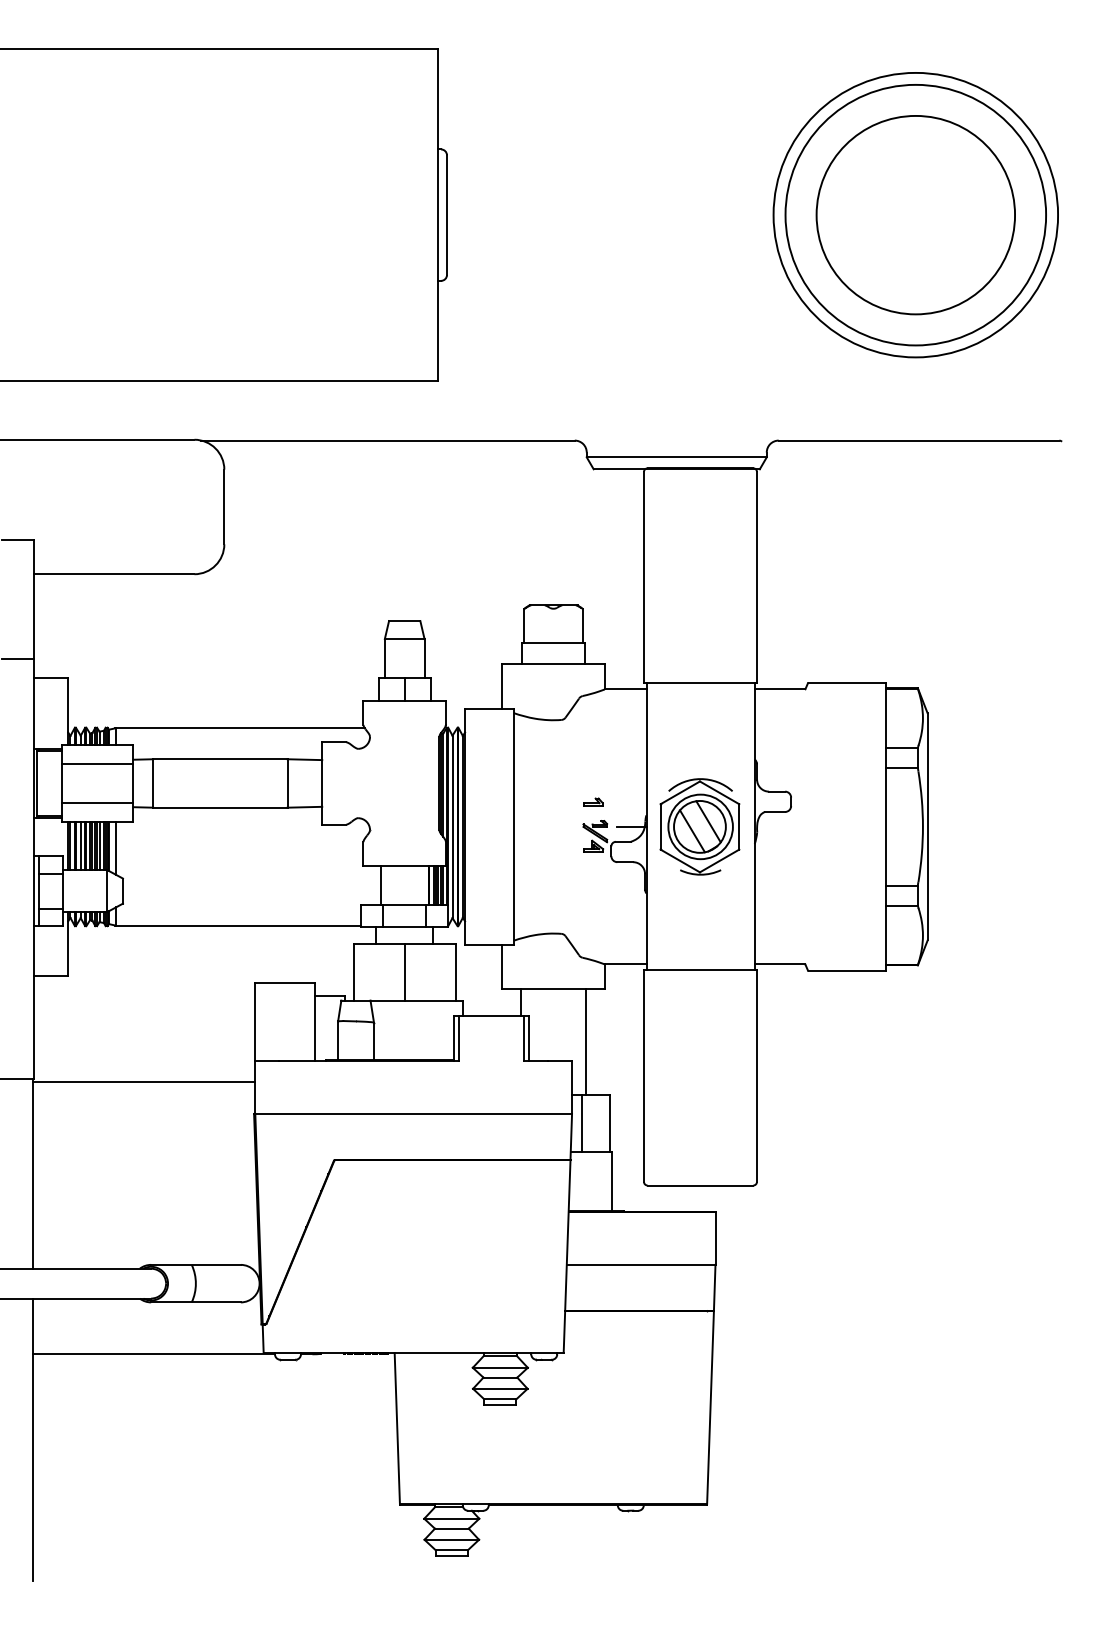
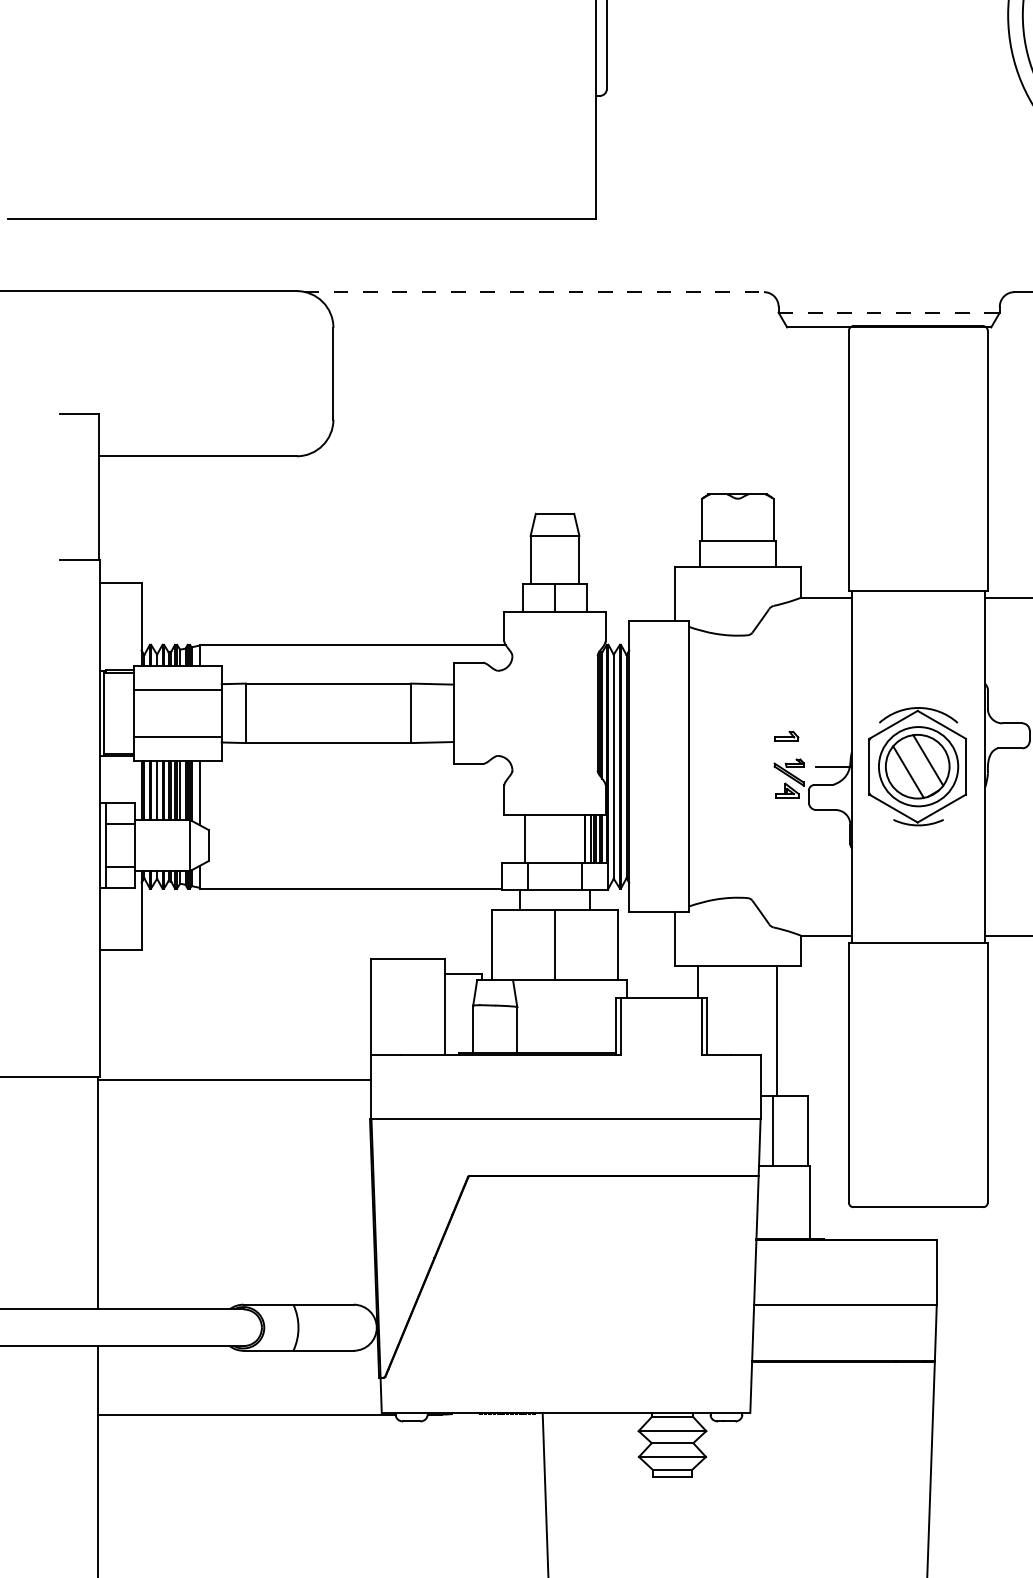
line: (388, 440) -> (535, 292), solid -> dashed
line: (677, 457) -> (890, 312), solid -> dashed

